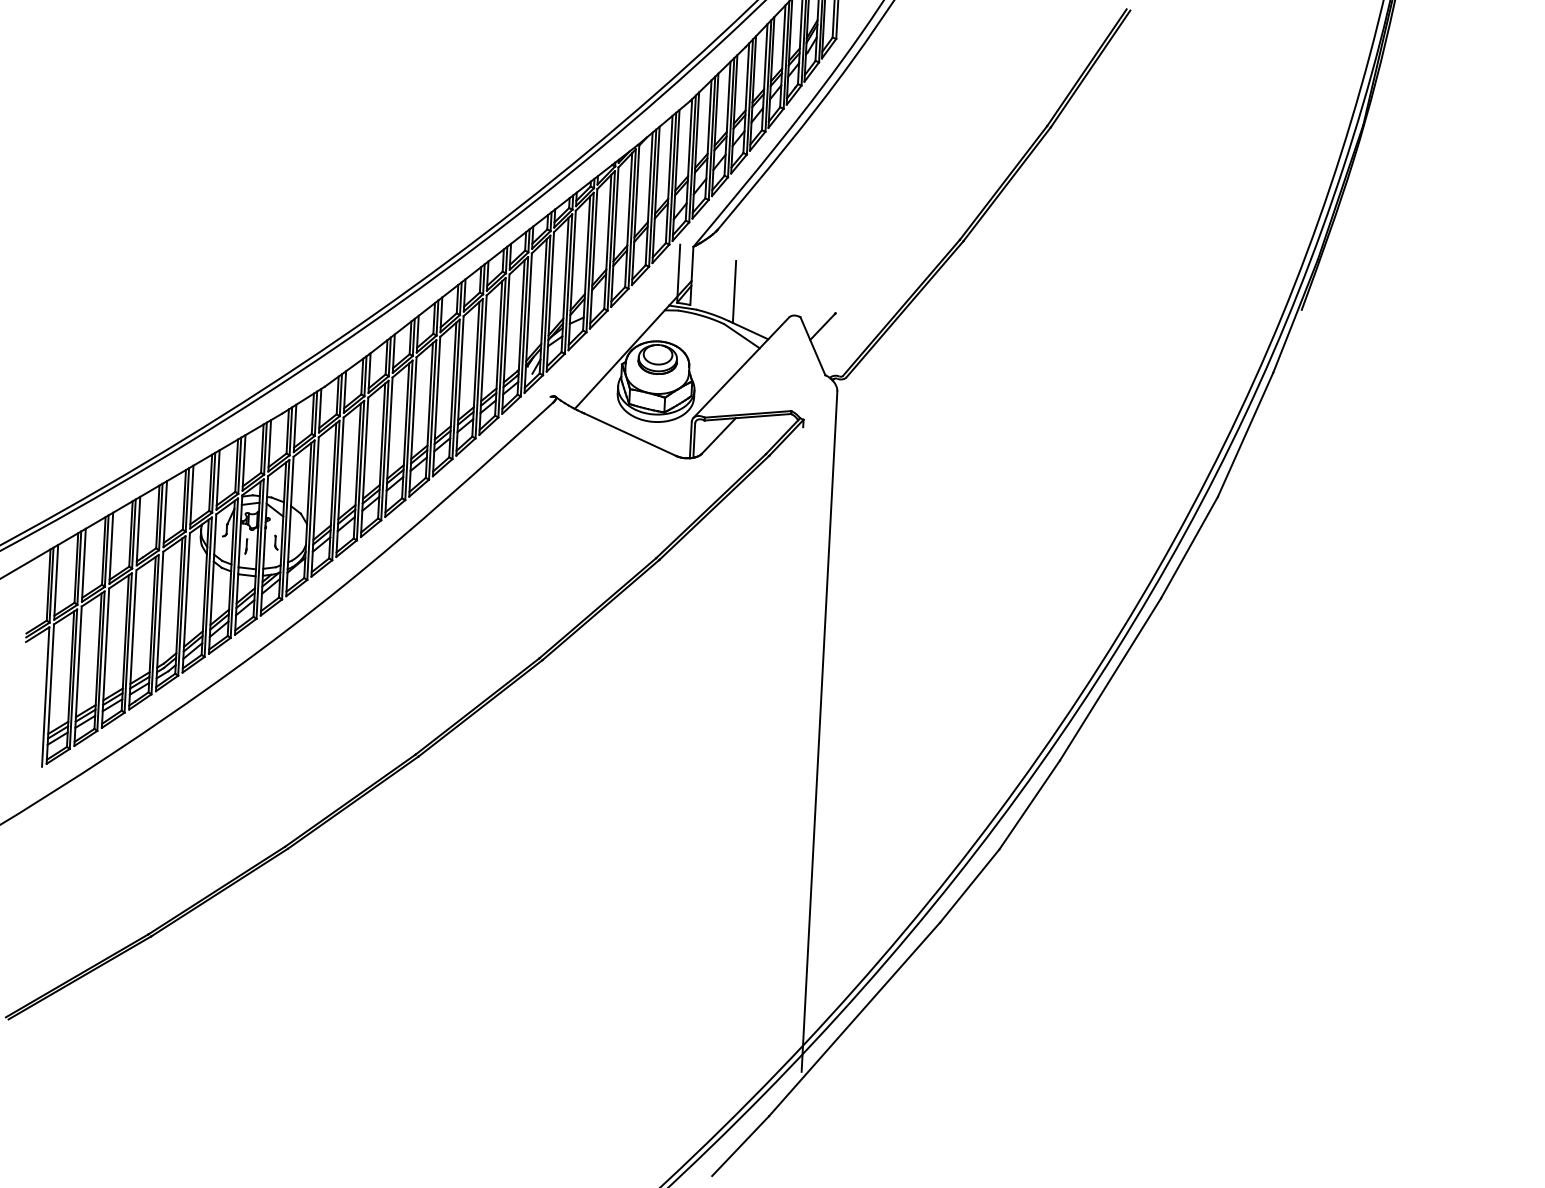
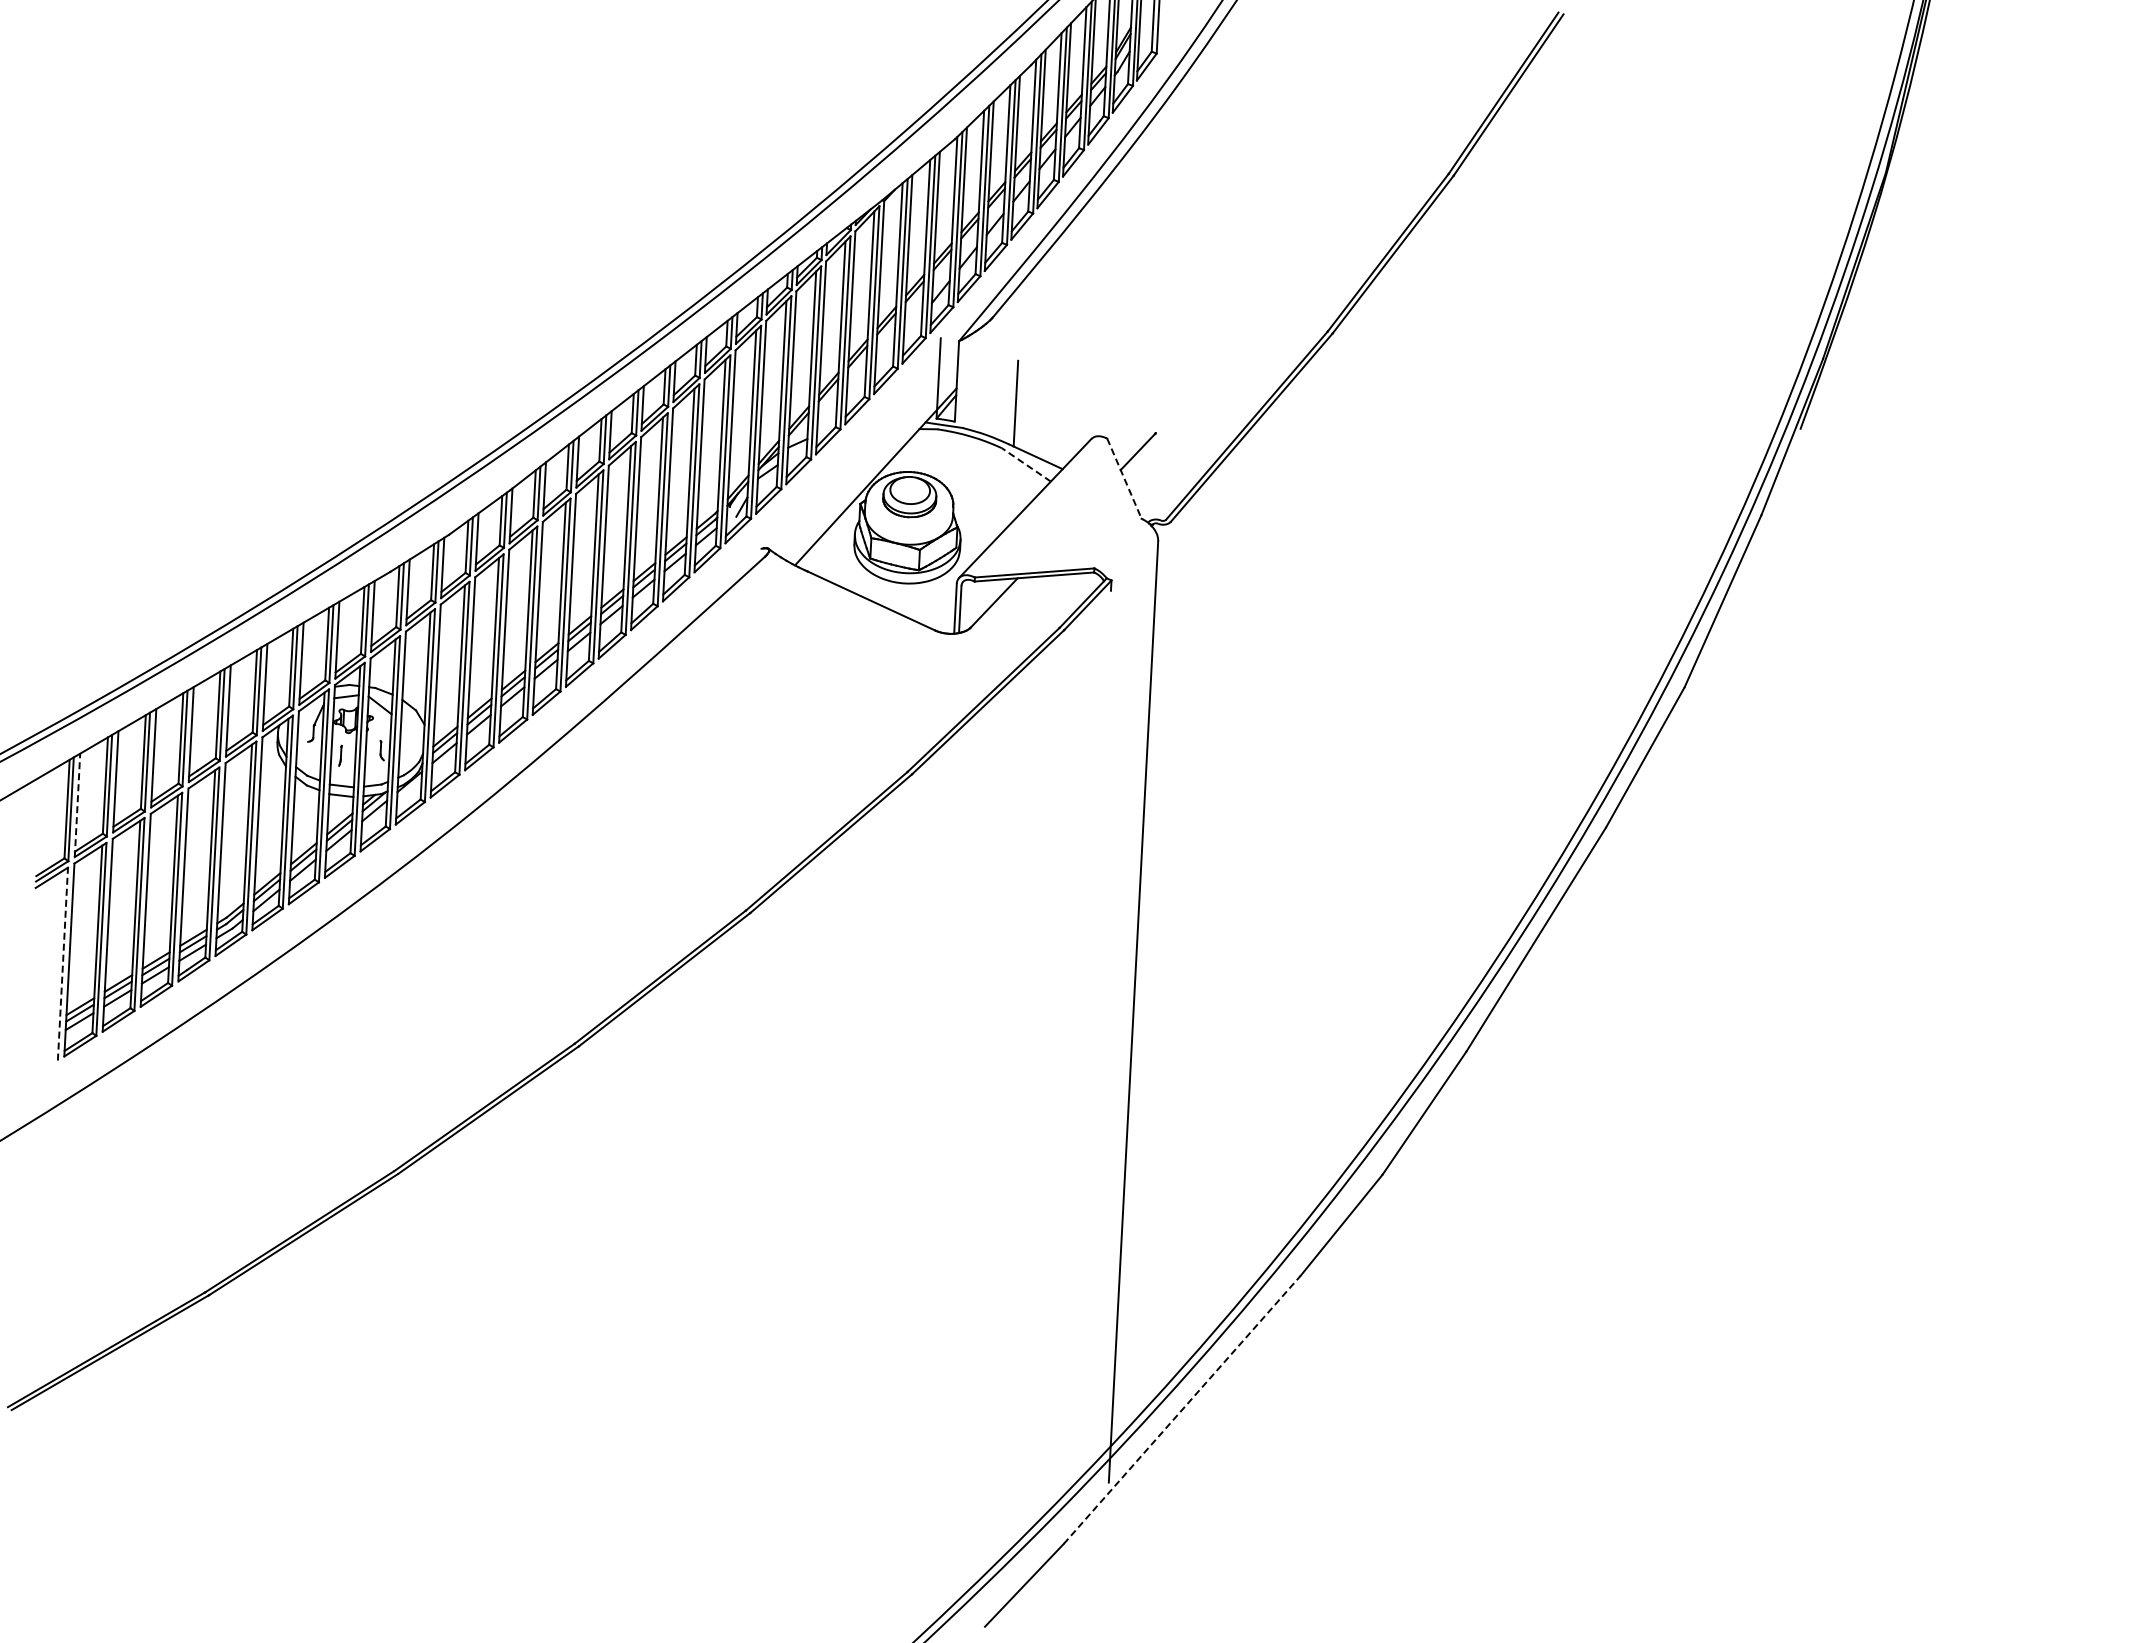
line: (742, 335) -> (1026, 464), solid -> dashed
line: (812, 346) -> (1124, 478), solid -> dashed
line: (56, 582) -> (77, 805), solid -> dashed
line: (45, 697) -> (62, 964), solid -> dashed
line: (854, 1019) -> (1182, 1409), solid -> dashed

